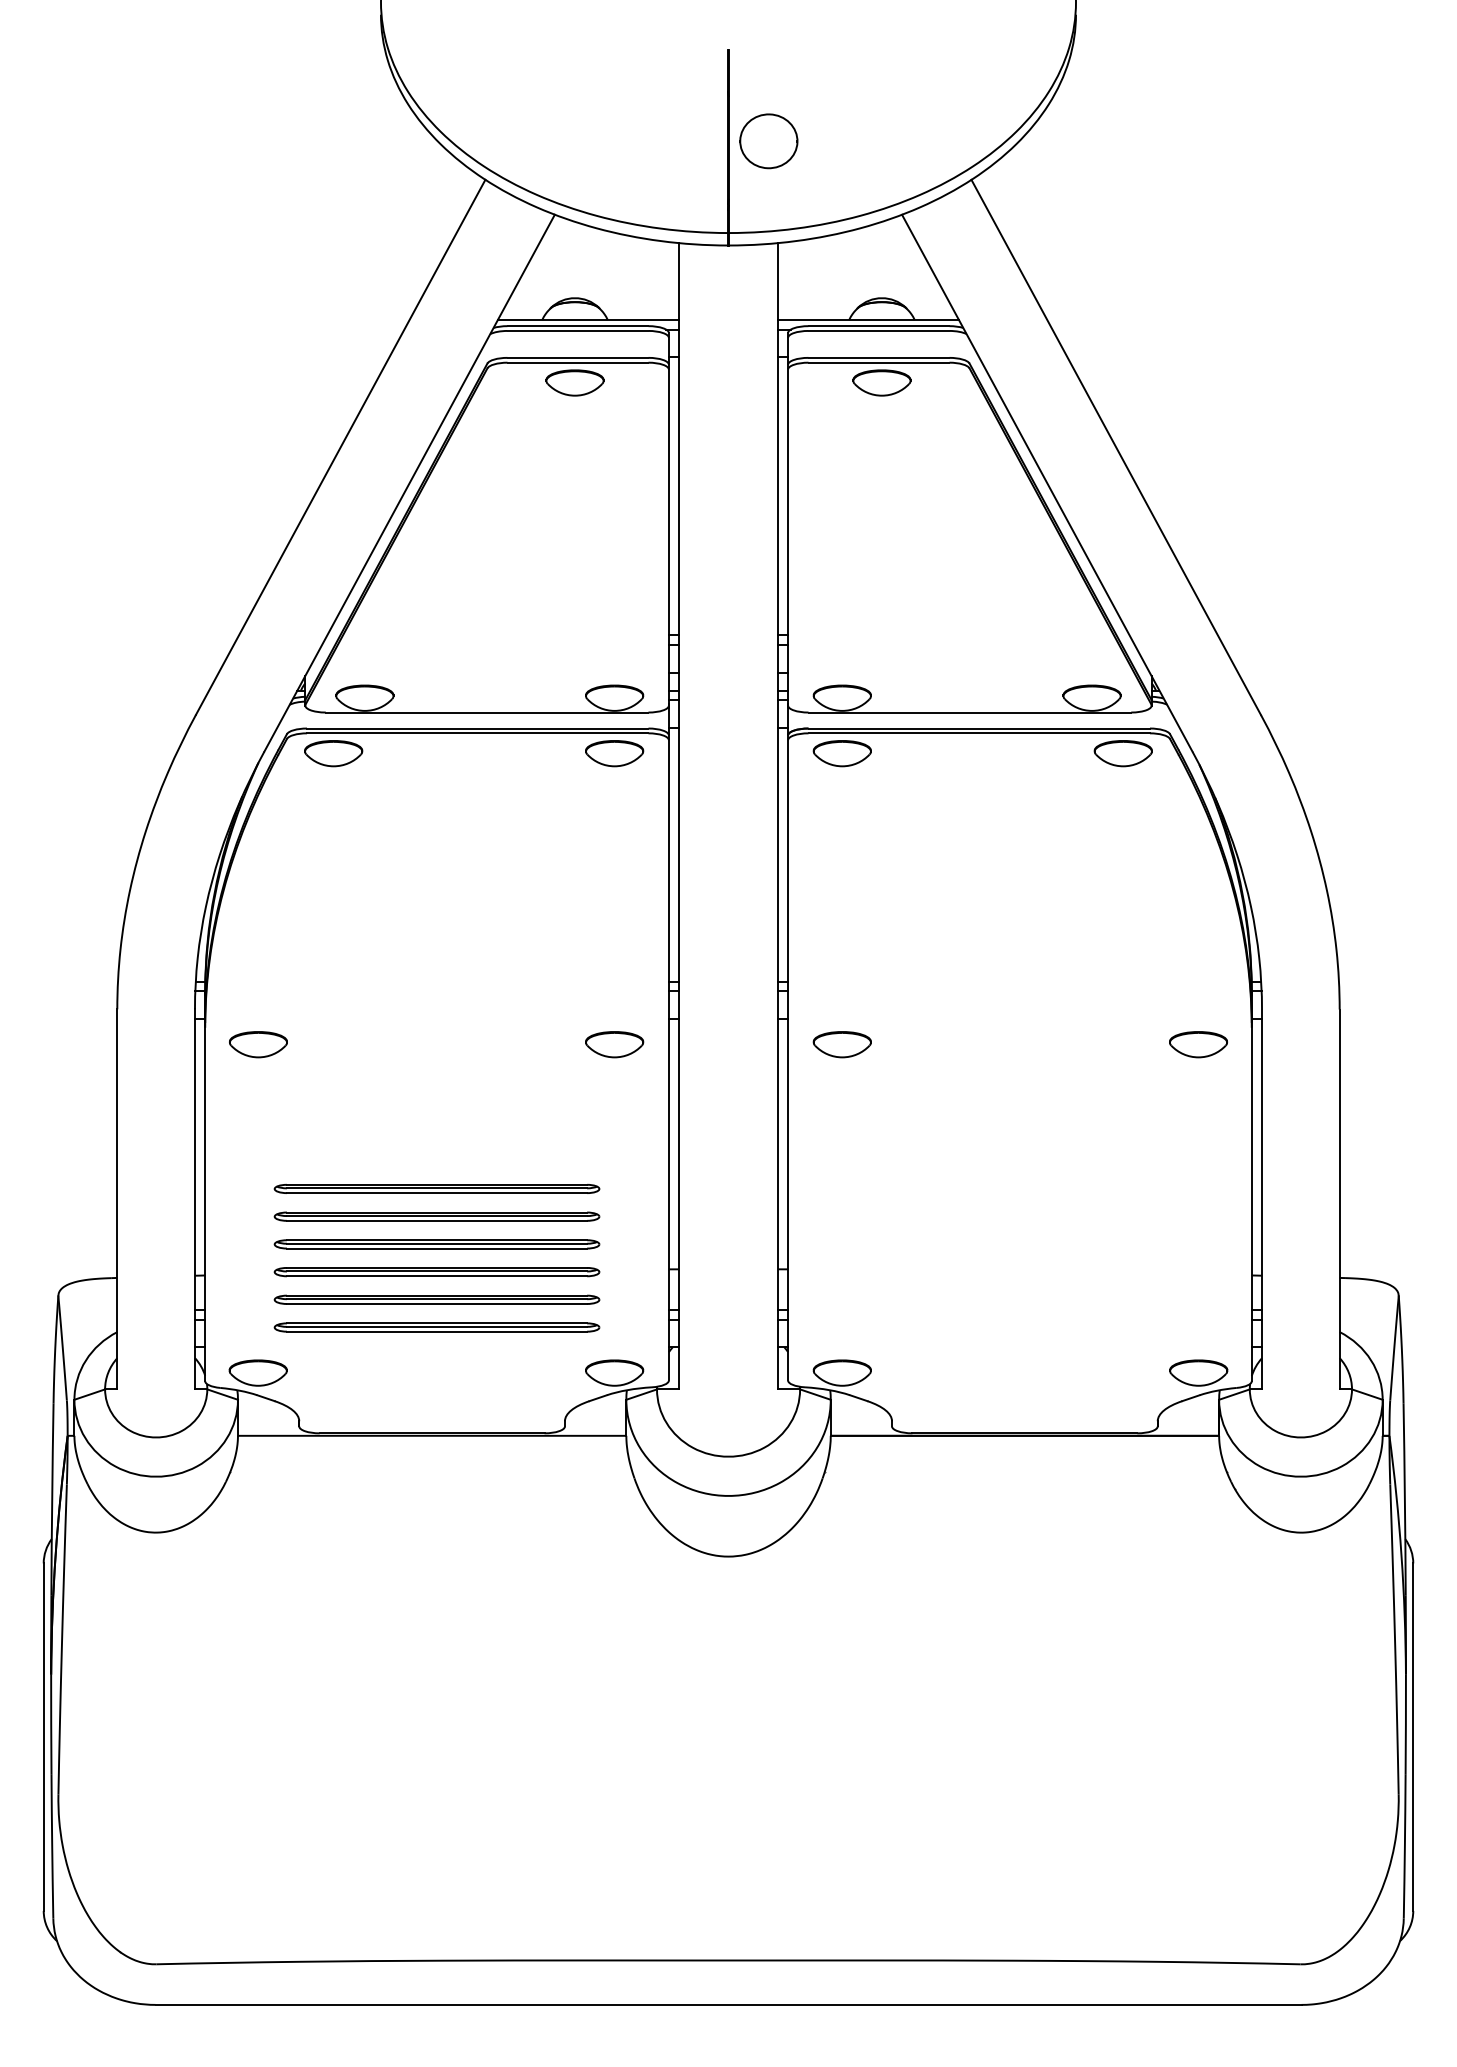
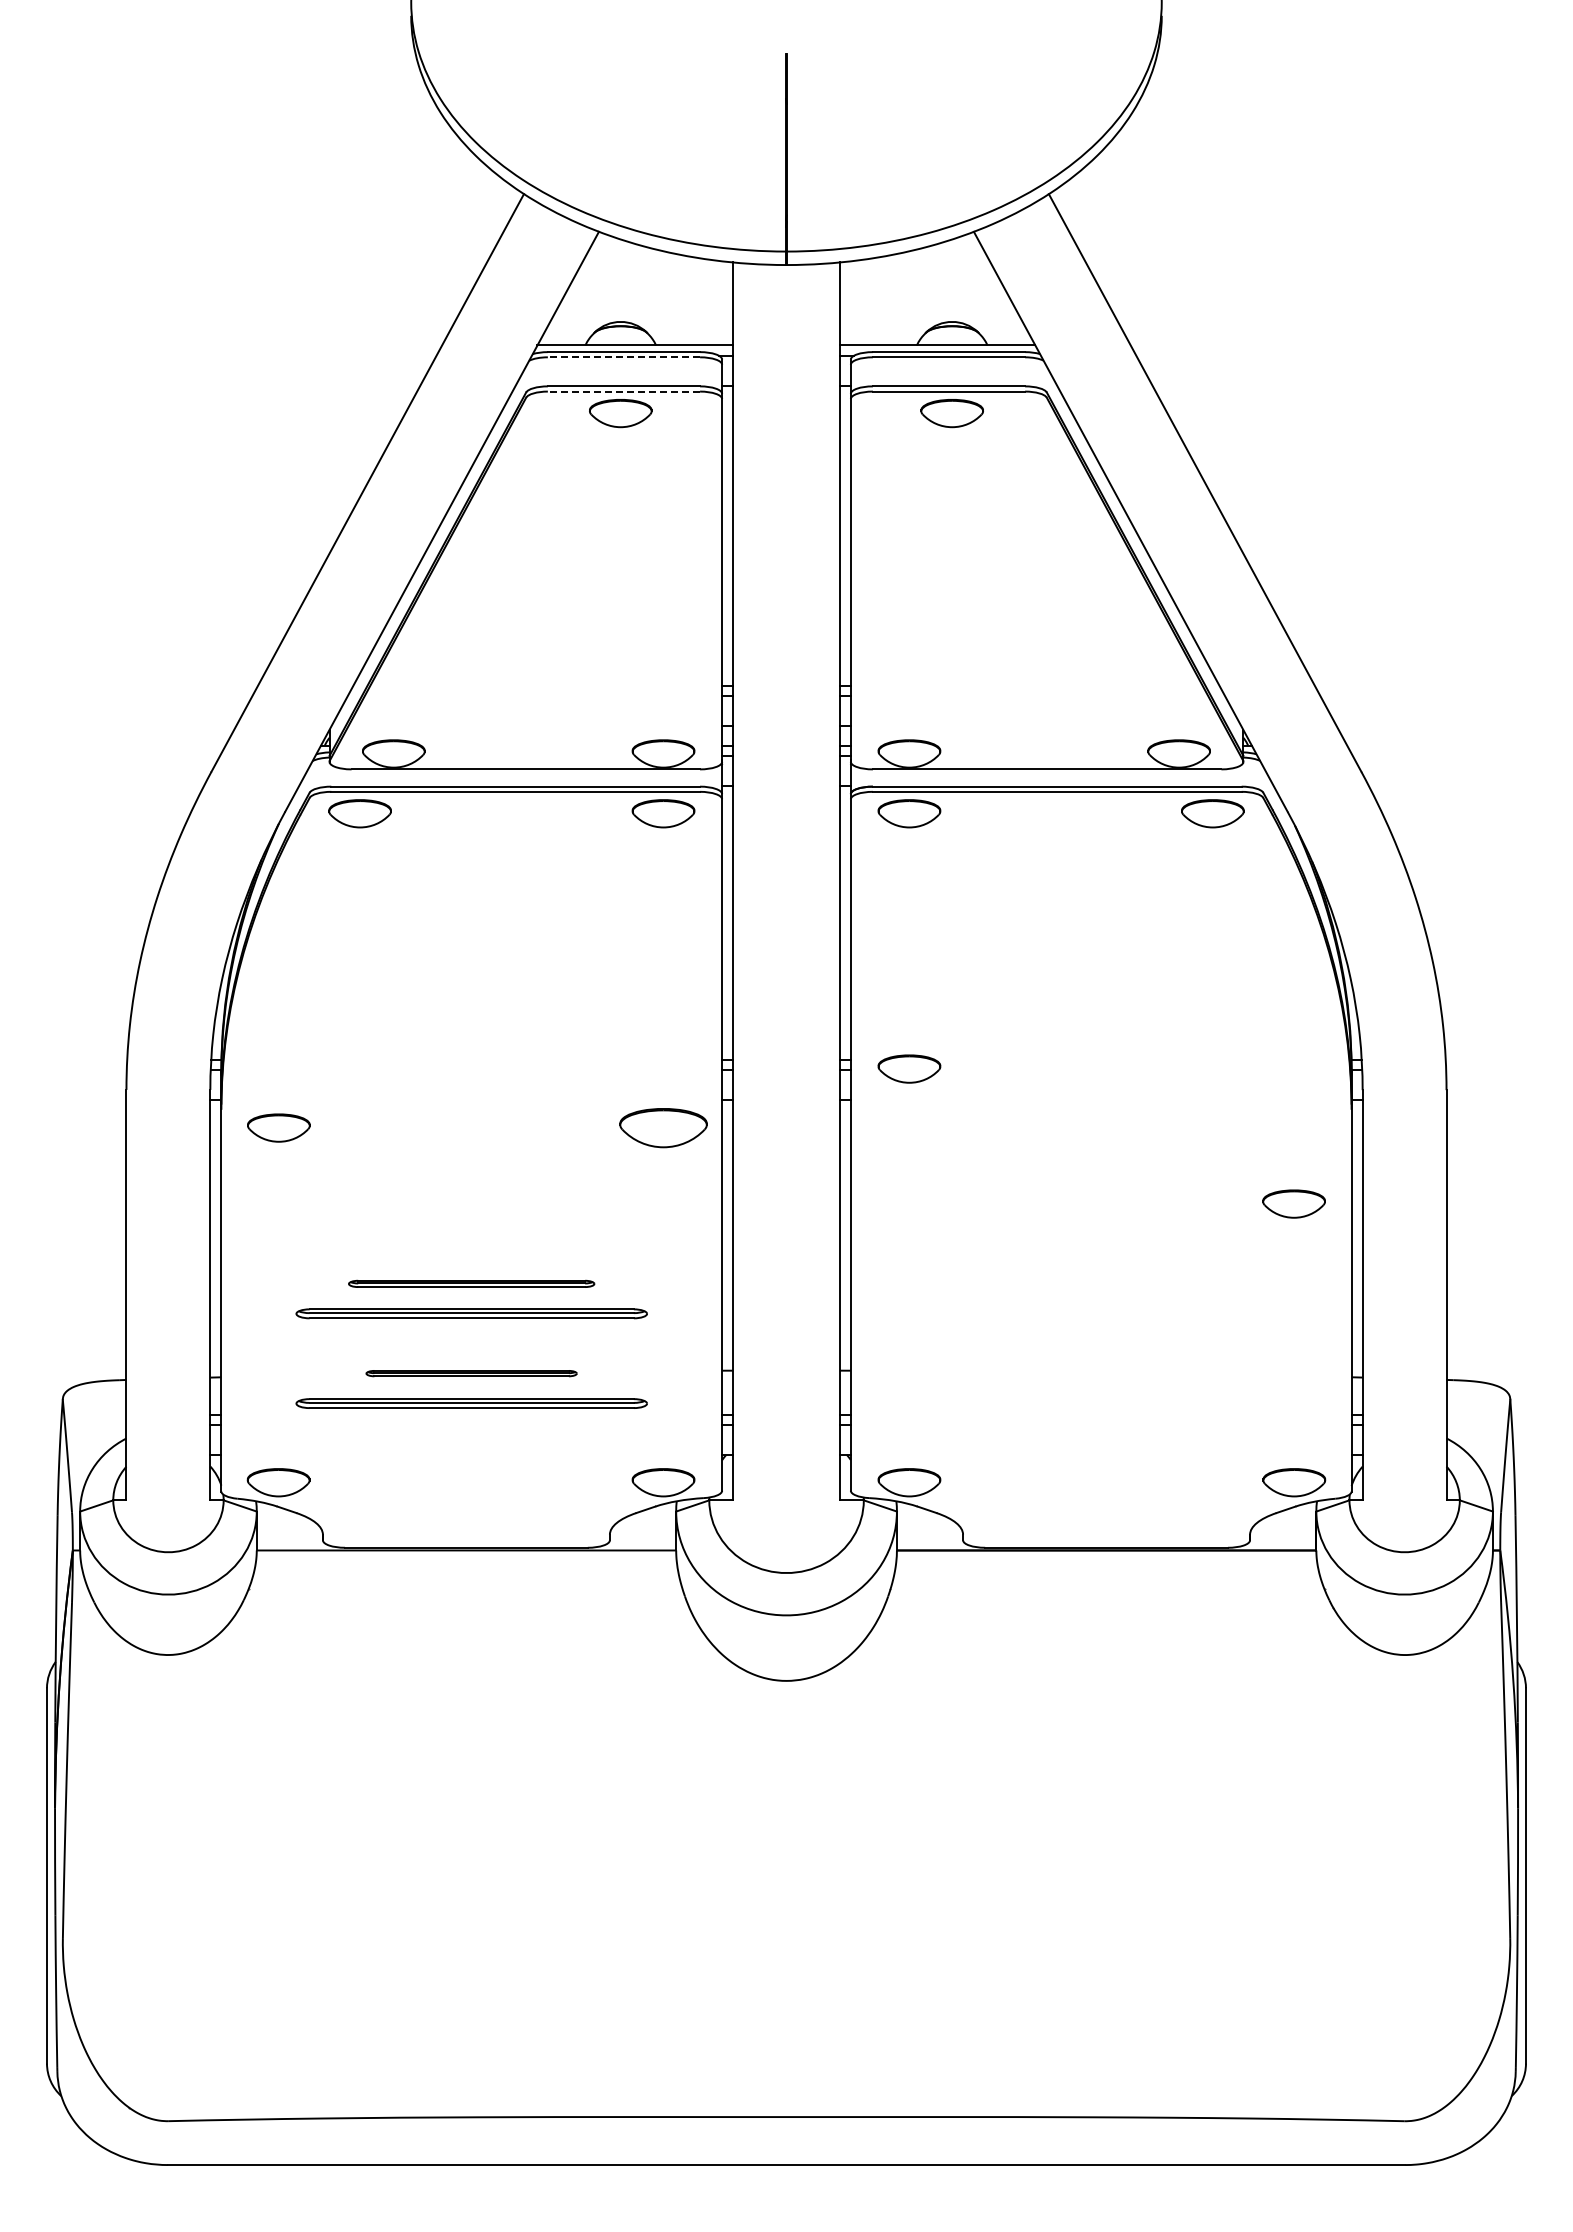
part: (768, 141) -> (829, 152), removed
line: (577, 331) -> (623, 357), solid -> dashed
line: (577, 362) -> (623, 391), solid -> dashed
part: (614, 1044) -> (663, 1127), size x1.4
part: (842, 1044) -> (909, 1068), moved
part: (1197, 1044) -> (1293, 1203), moved
part: (436, 1188) -> (471, 1283), size x0.7
part: (436, 1244) -> (471, 1343), removed
part: (436, 1271) -> (471, 1373), size x0.6
part: (436, 1327) -> (471, 1433), removed

